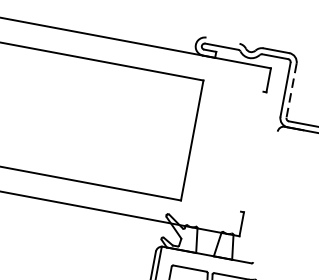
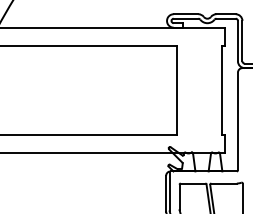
line: (222, 40) -> (185, 14), added
line: (291, 91) -> (242, 41), dashed -> solid
line: (252, 151) -> (222, 90), added
line: (264, 196) -> (237, 121), added

